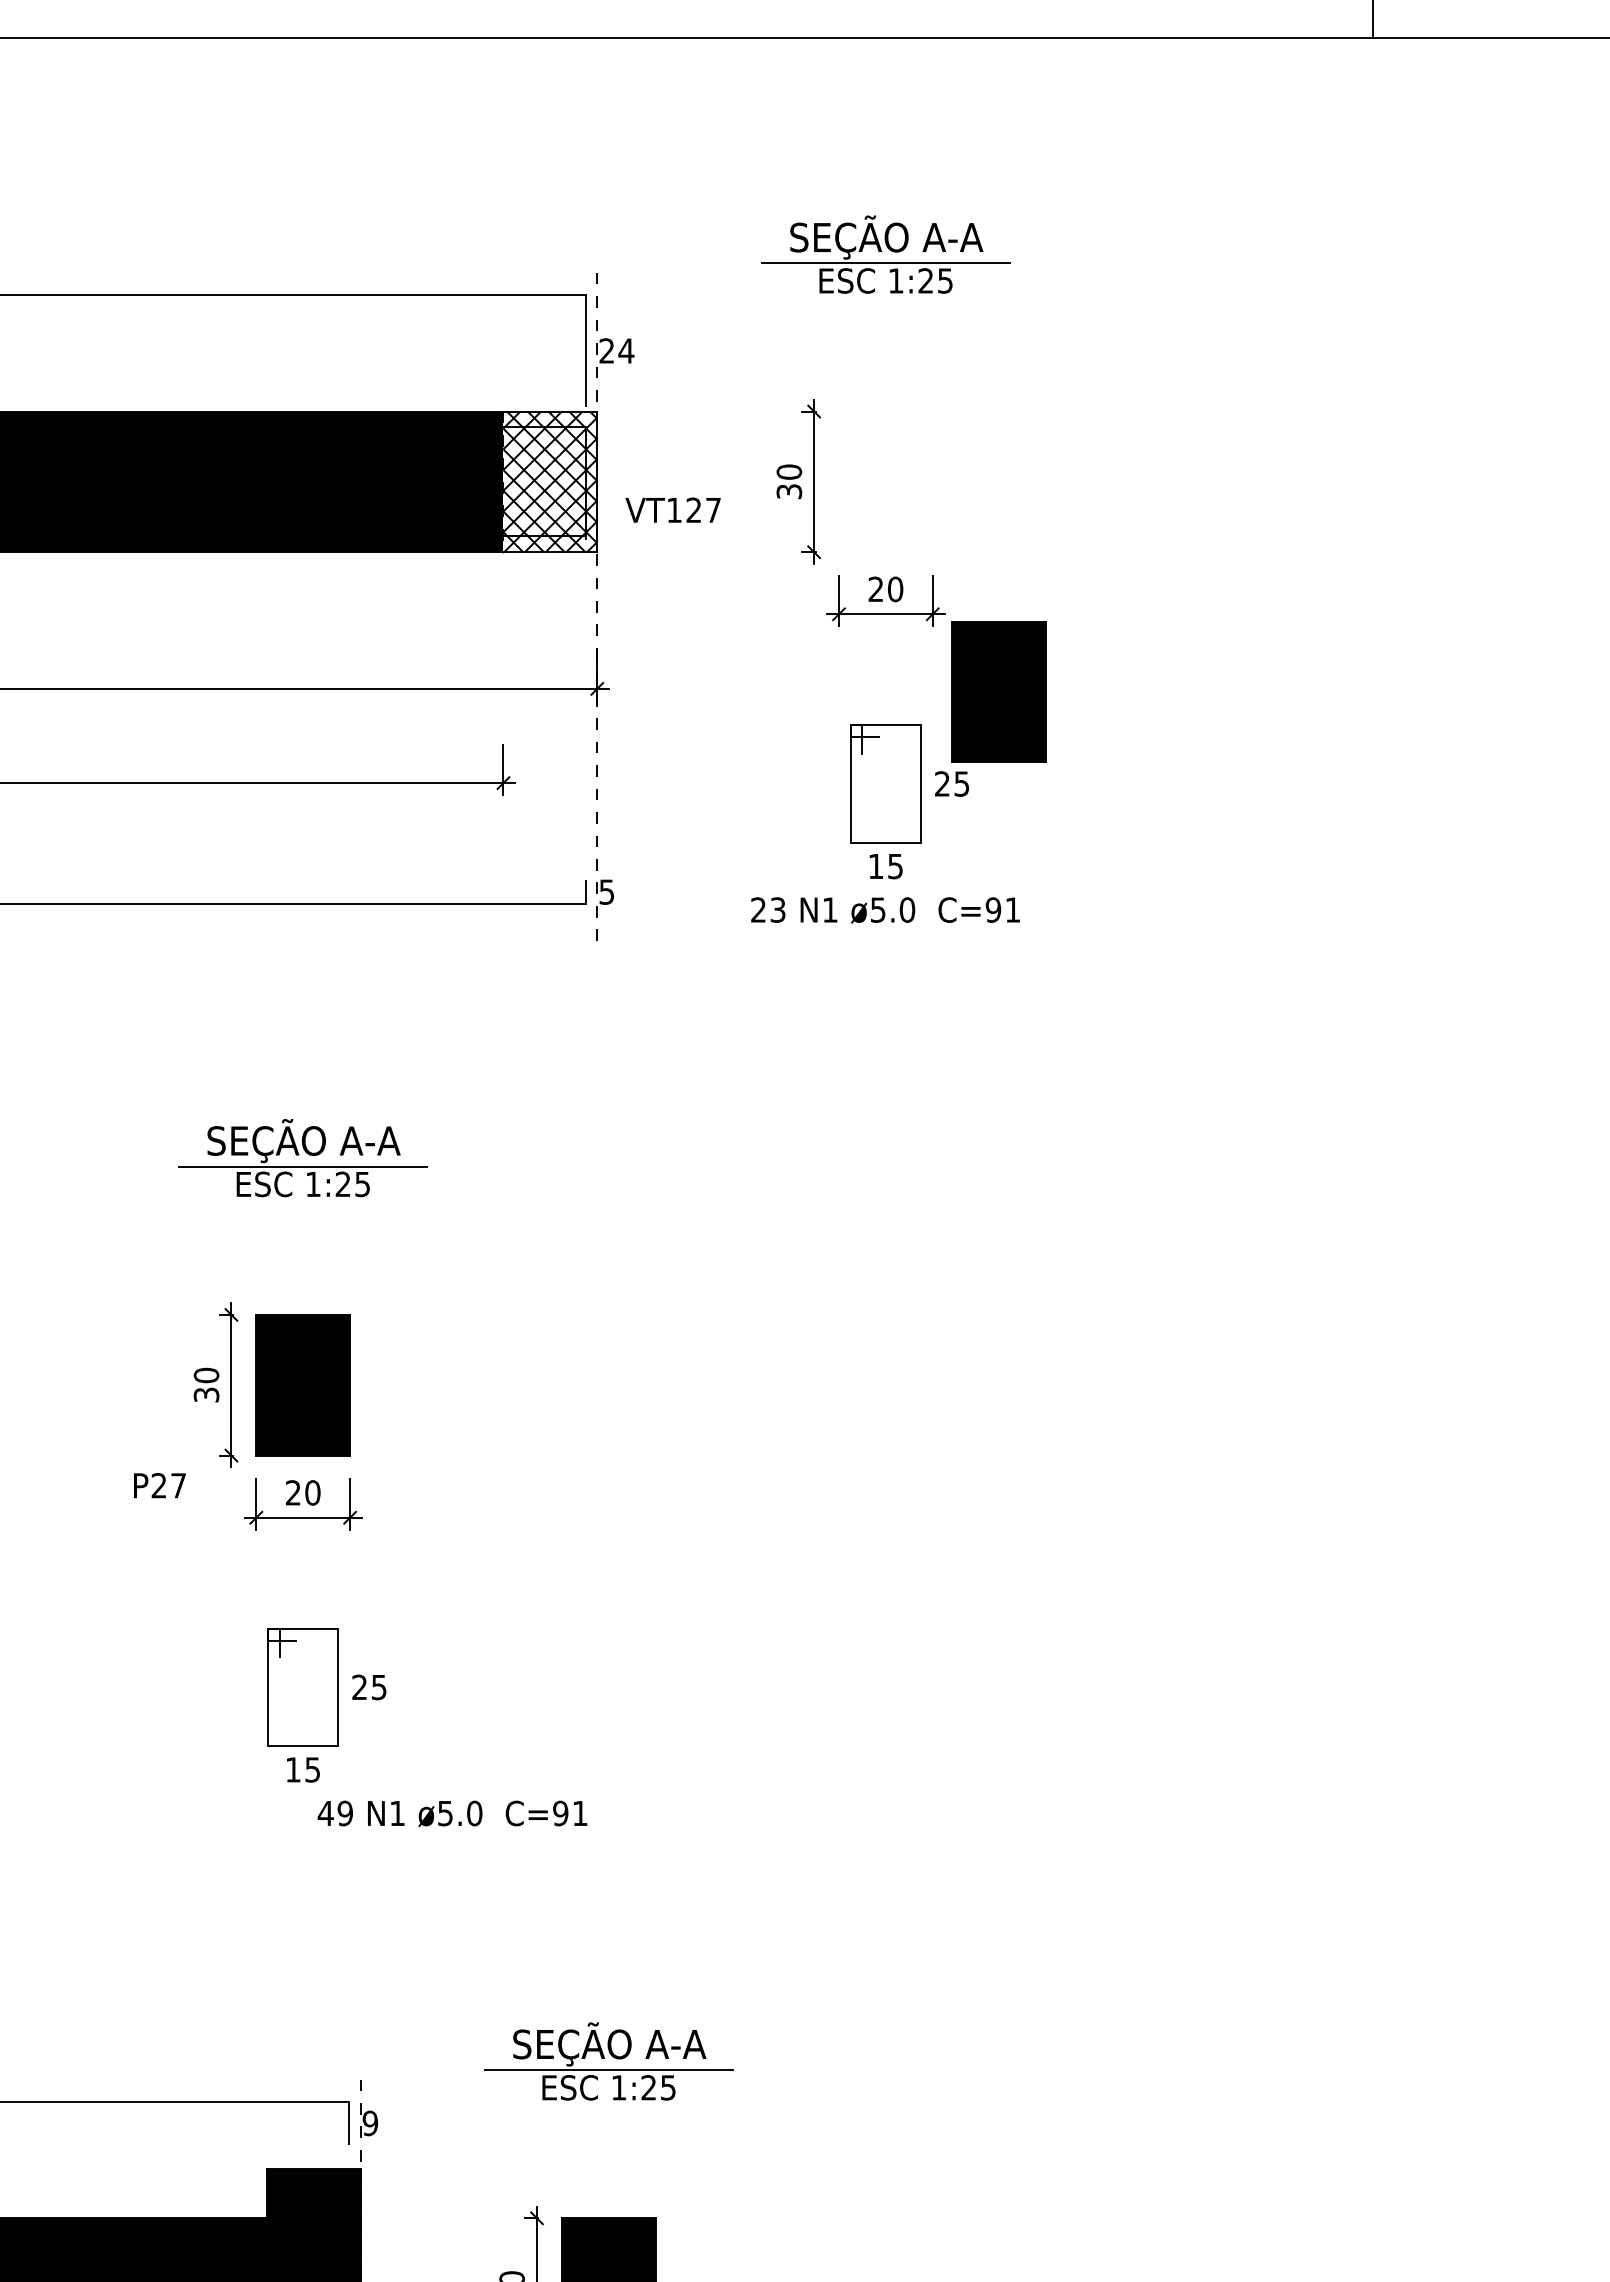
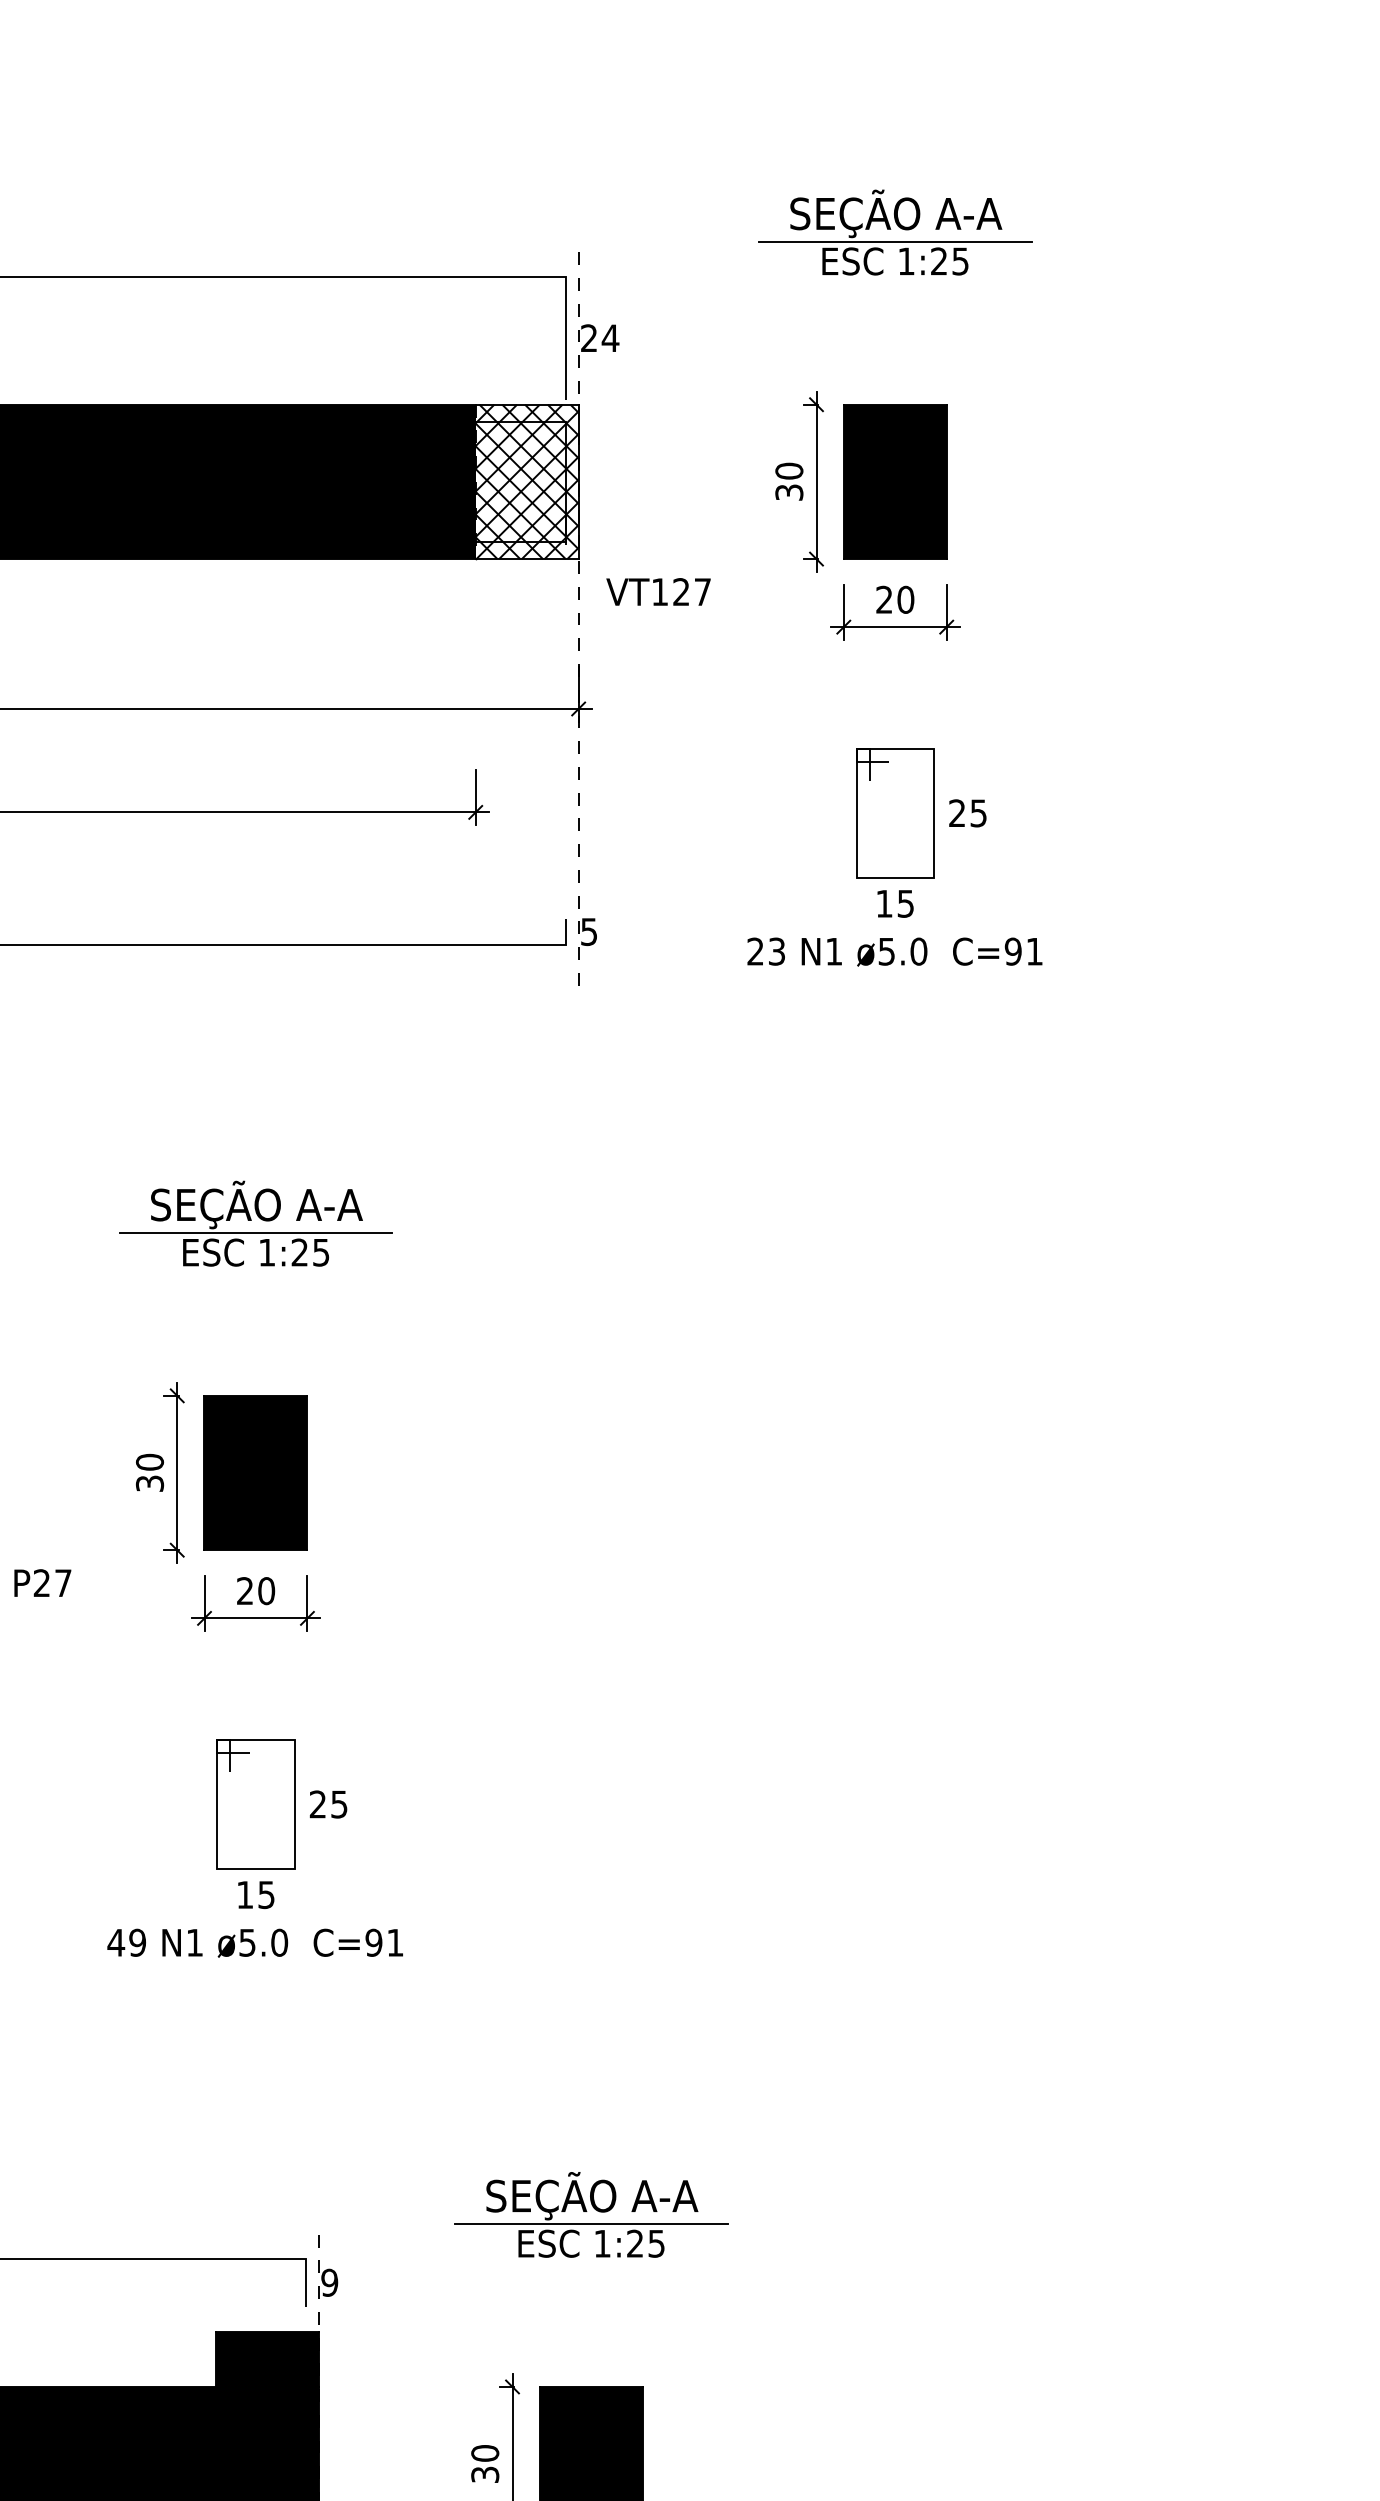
text: (672, 509) -> (657, 591), moved
part: (998, 691) -> (894, 481), moved
text: (159, 1485) -> (42, 1582), moved
text: (452, 1813) -> (255, 1942), moved

